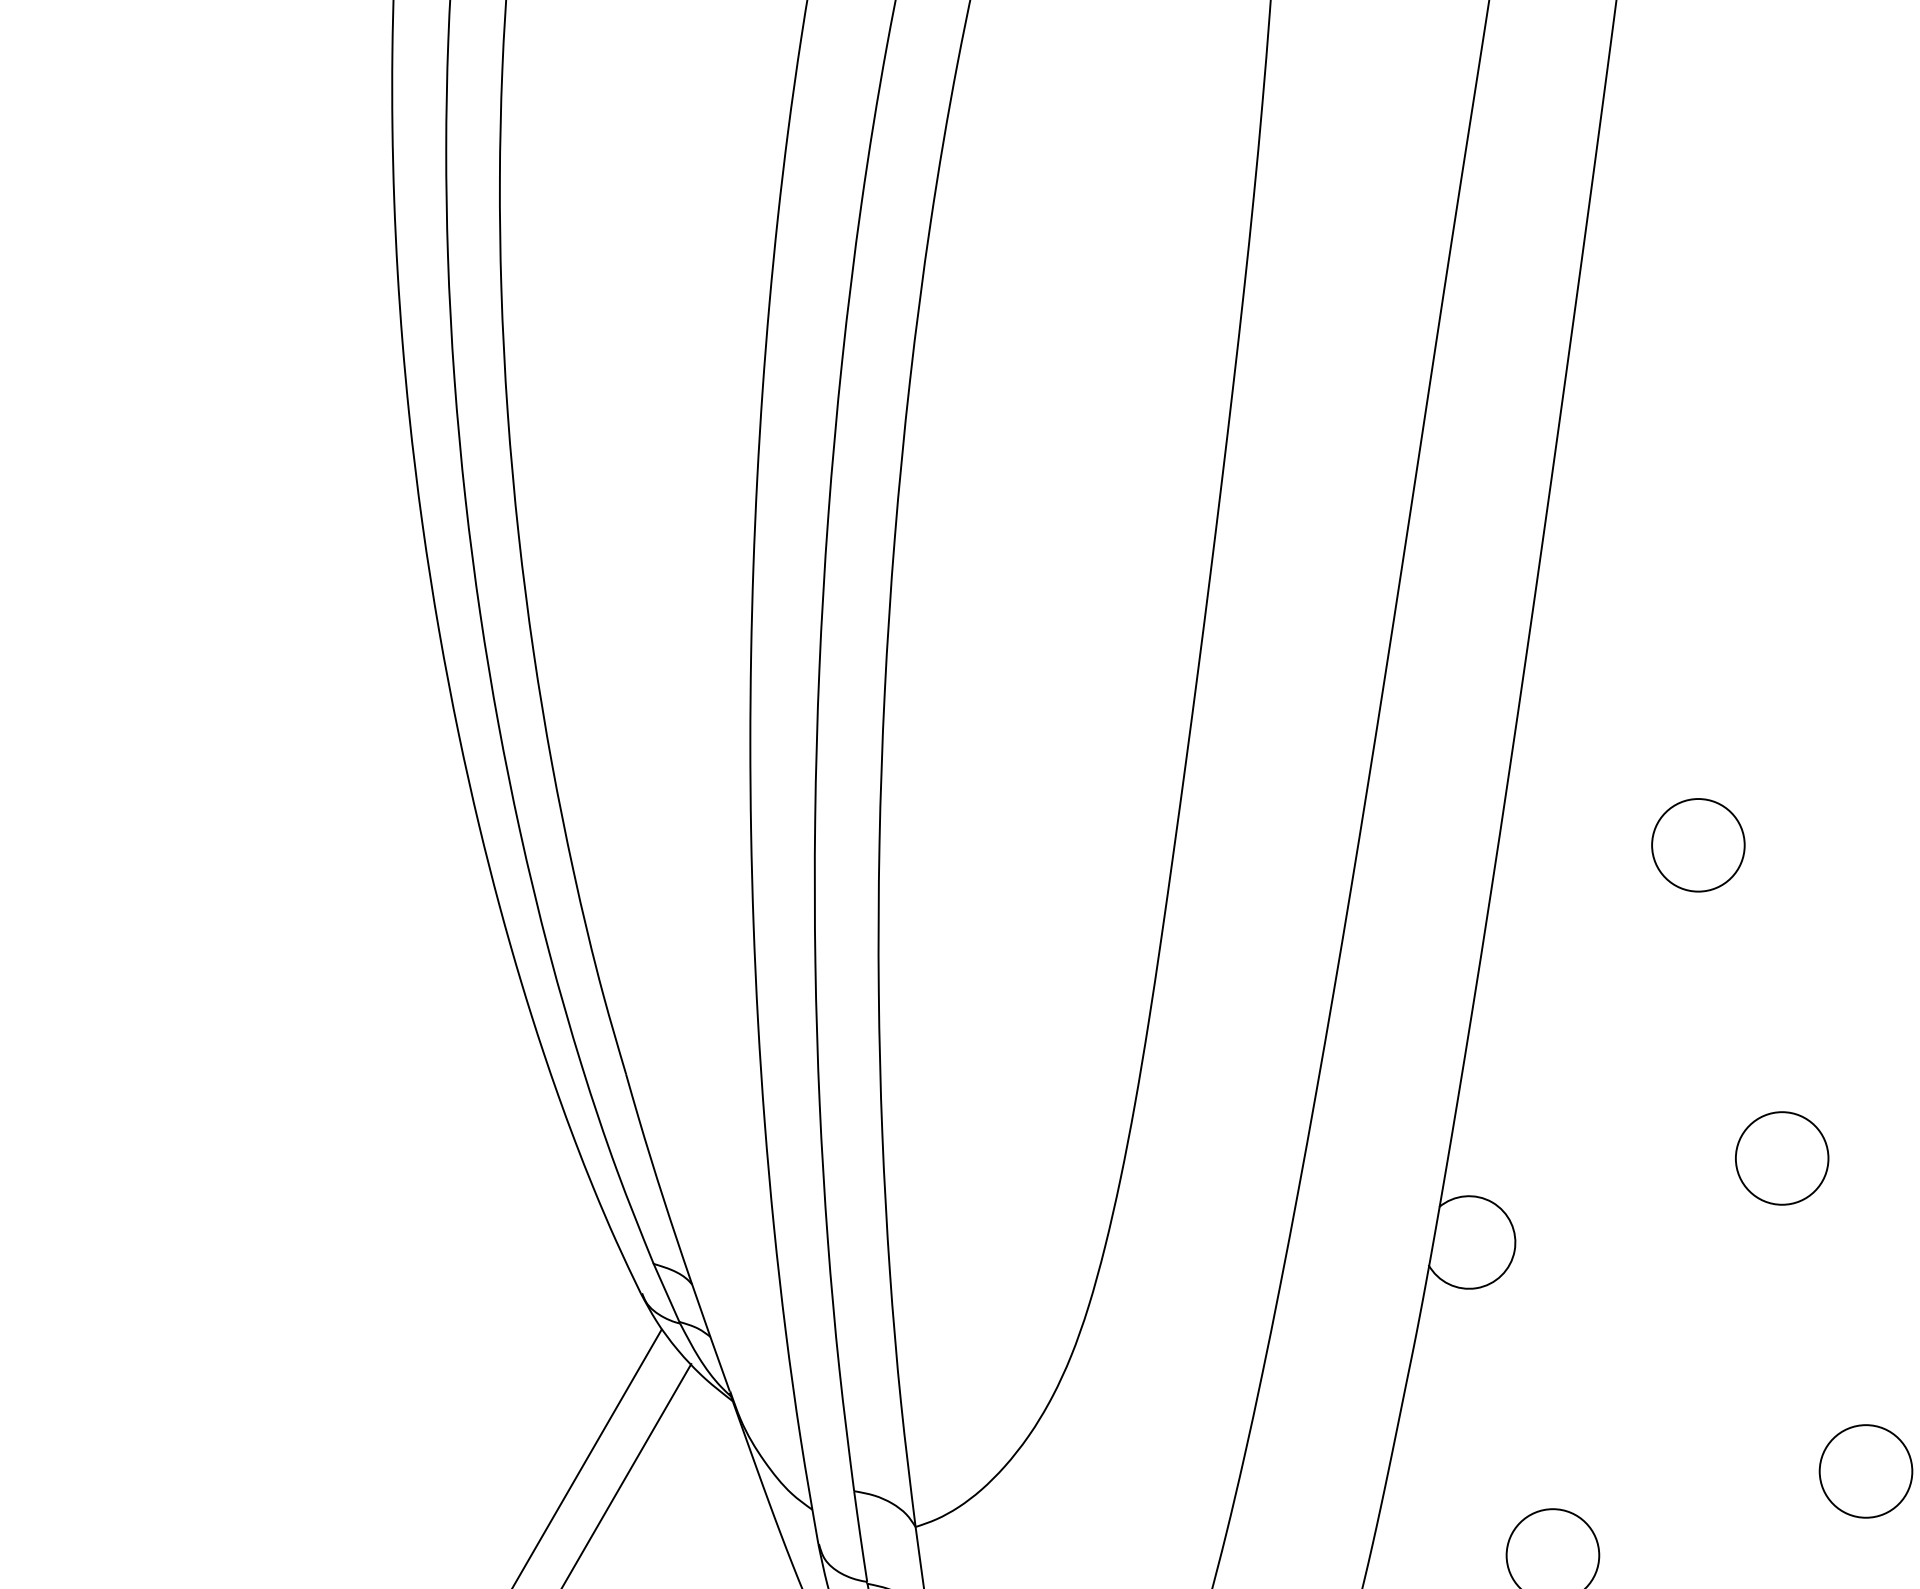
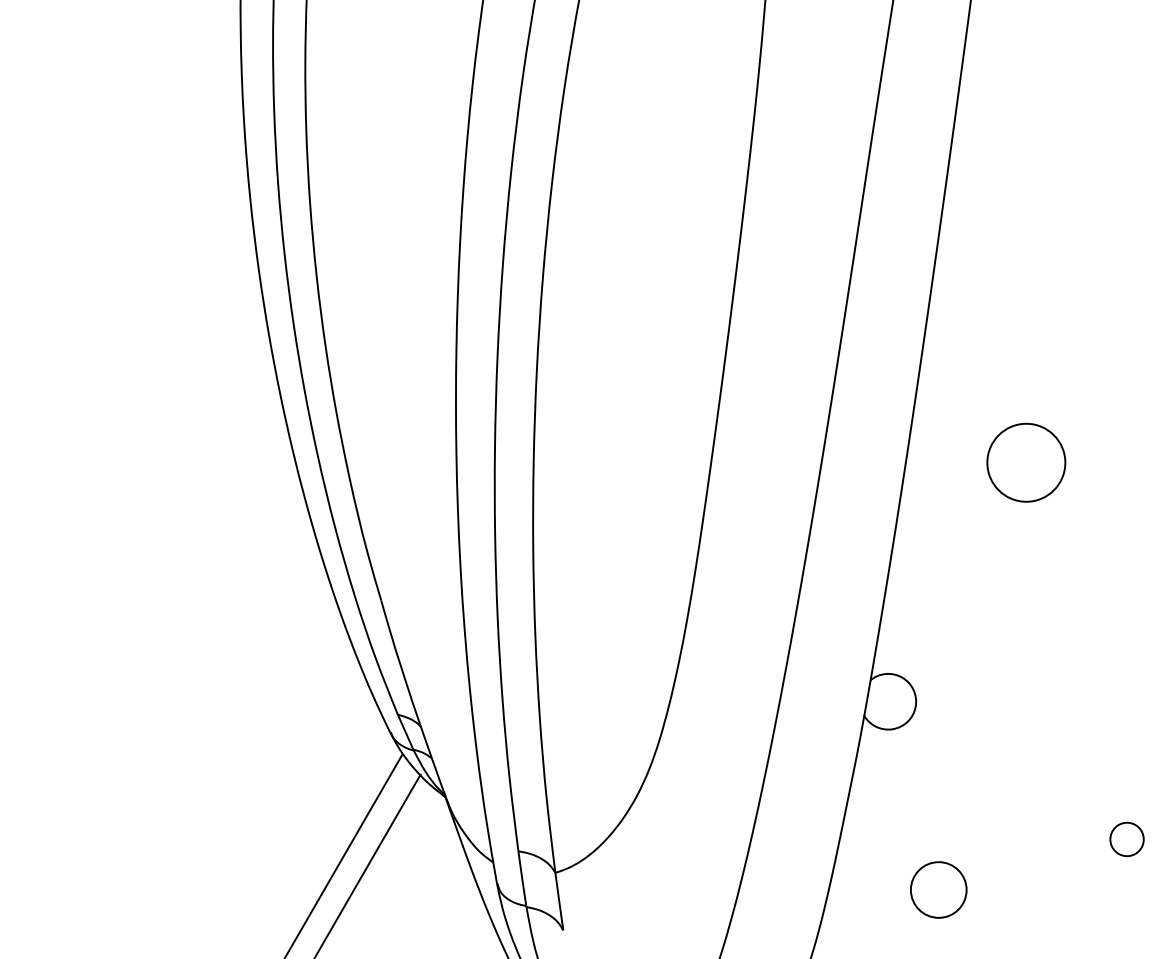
circle: (1697, 844) -> (1025, 462), size x1.4
circle: (1781, 1157) -> (1076, 650), removed
circle: (1865, 1471) -> (1126, 839), size x0.6

